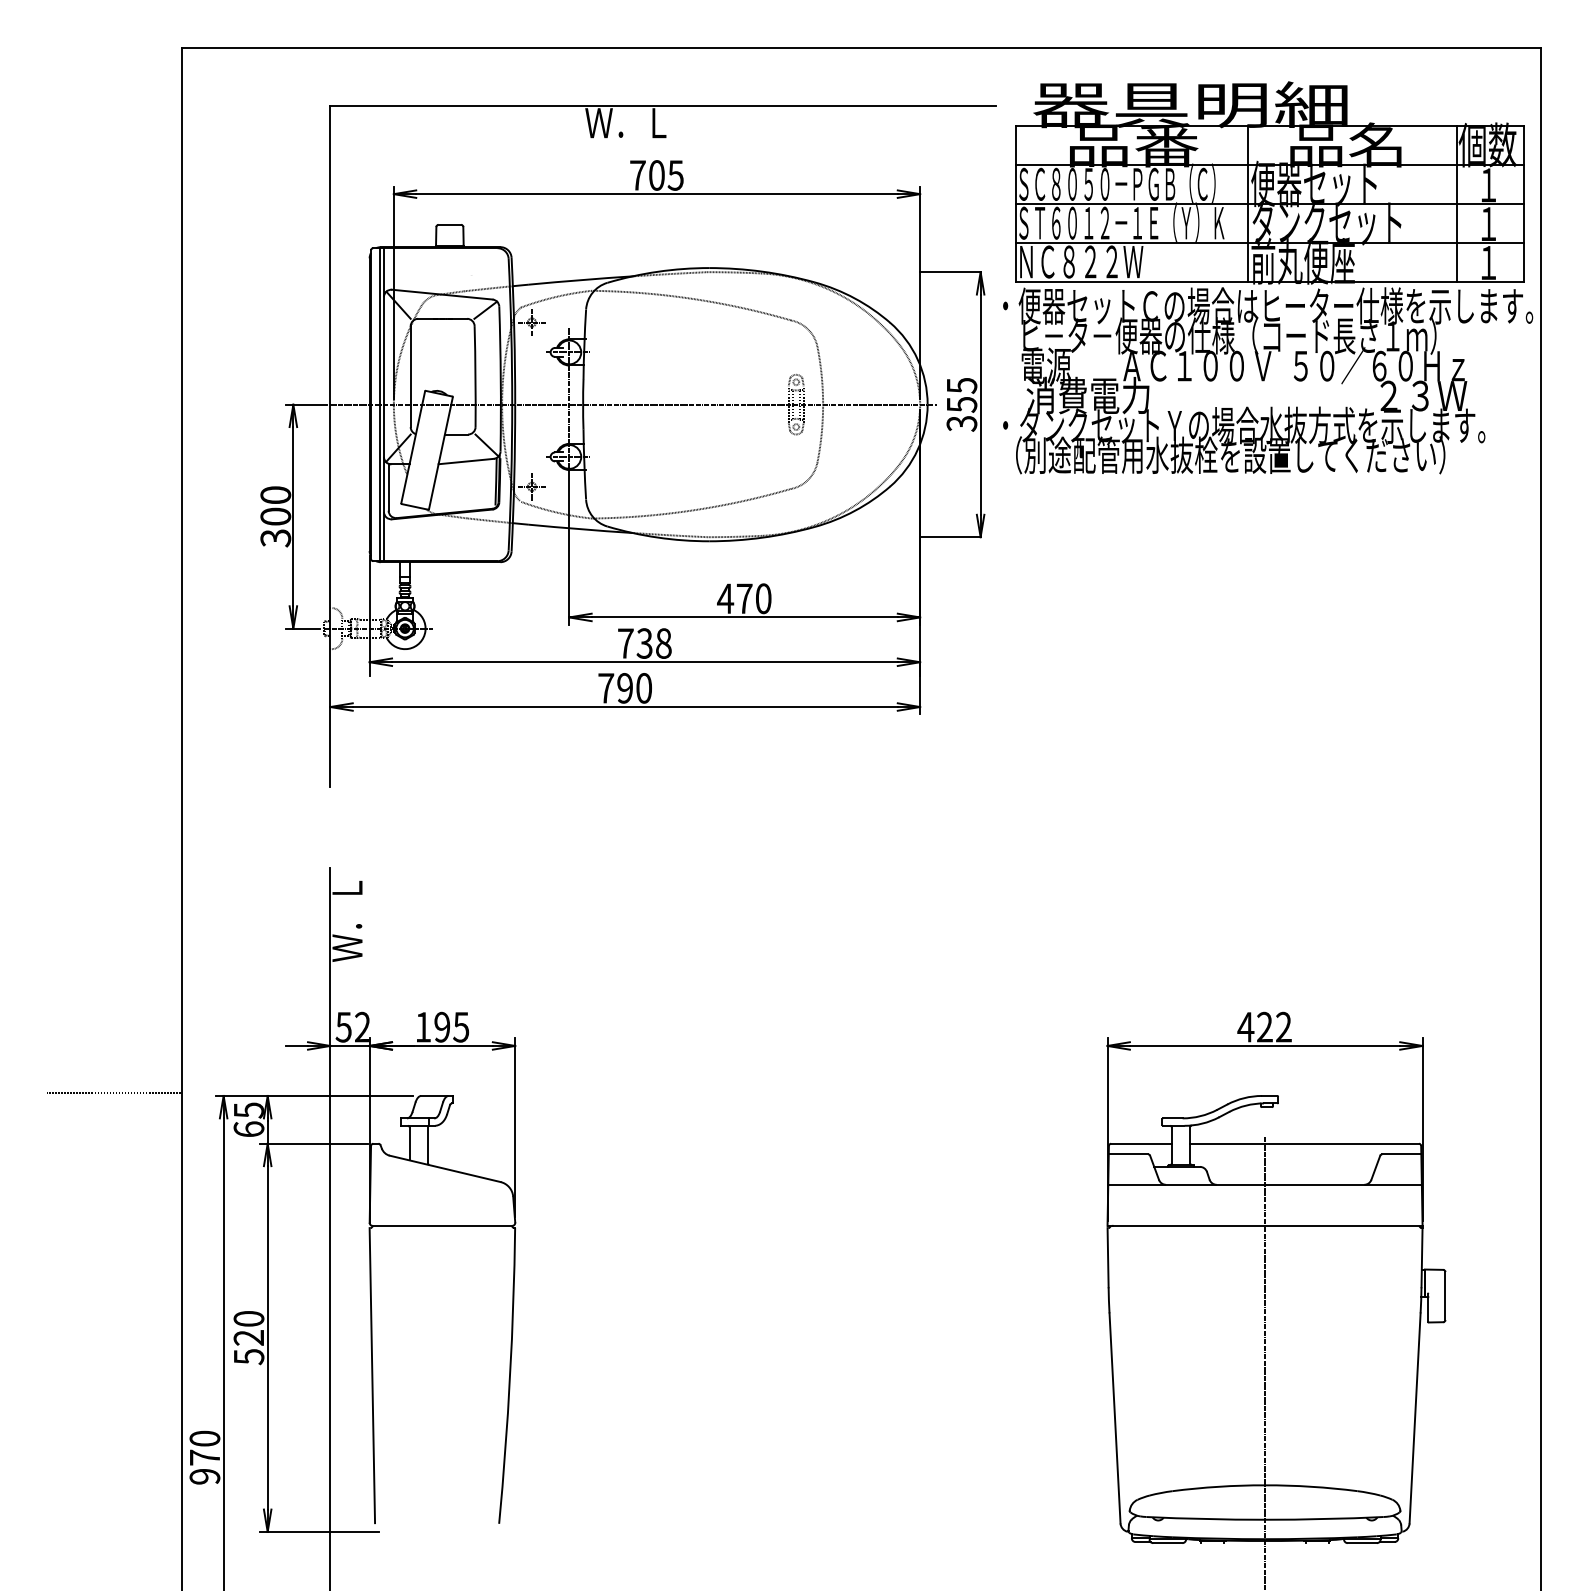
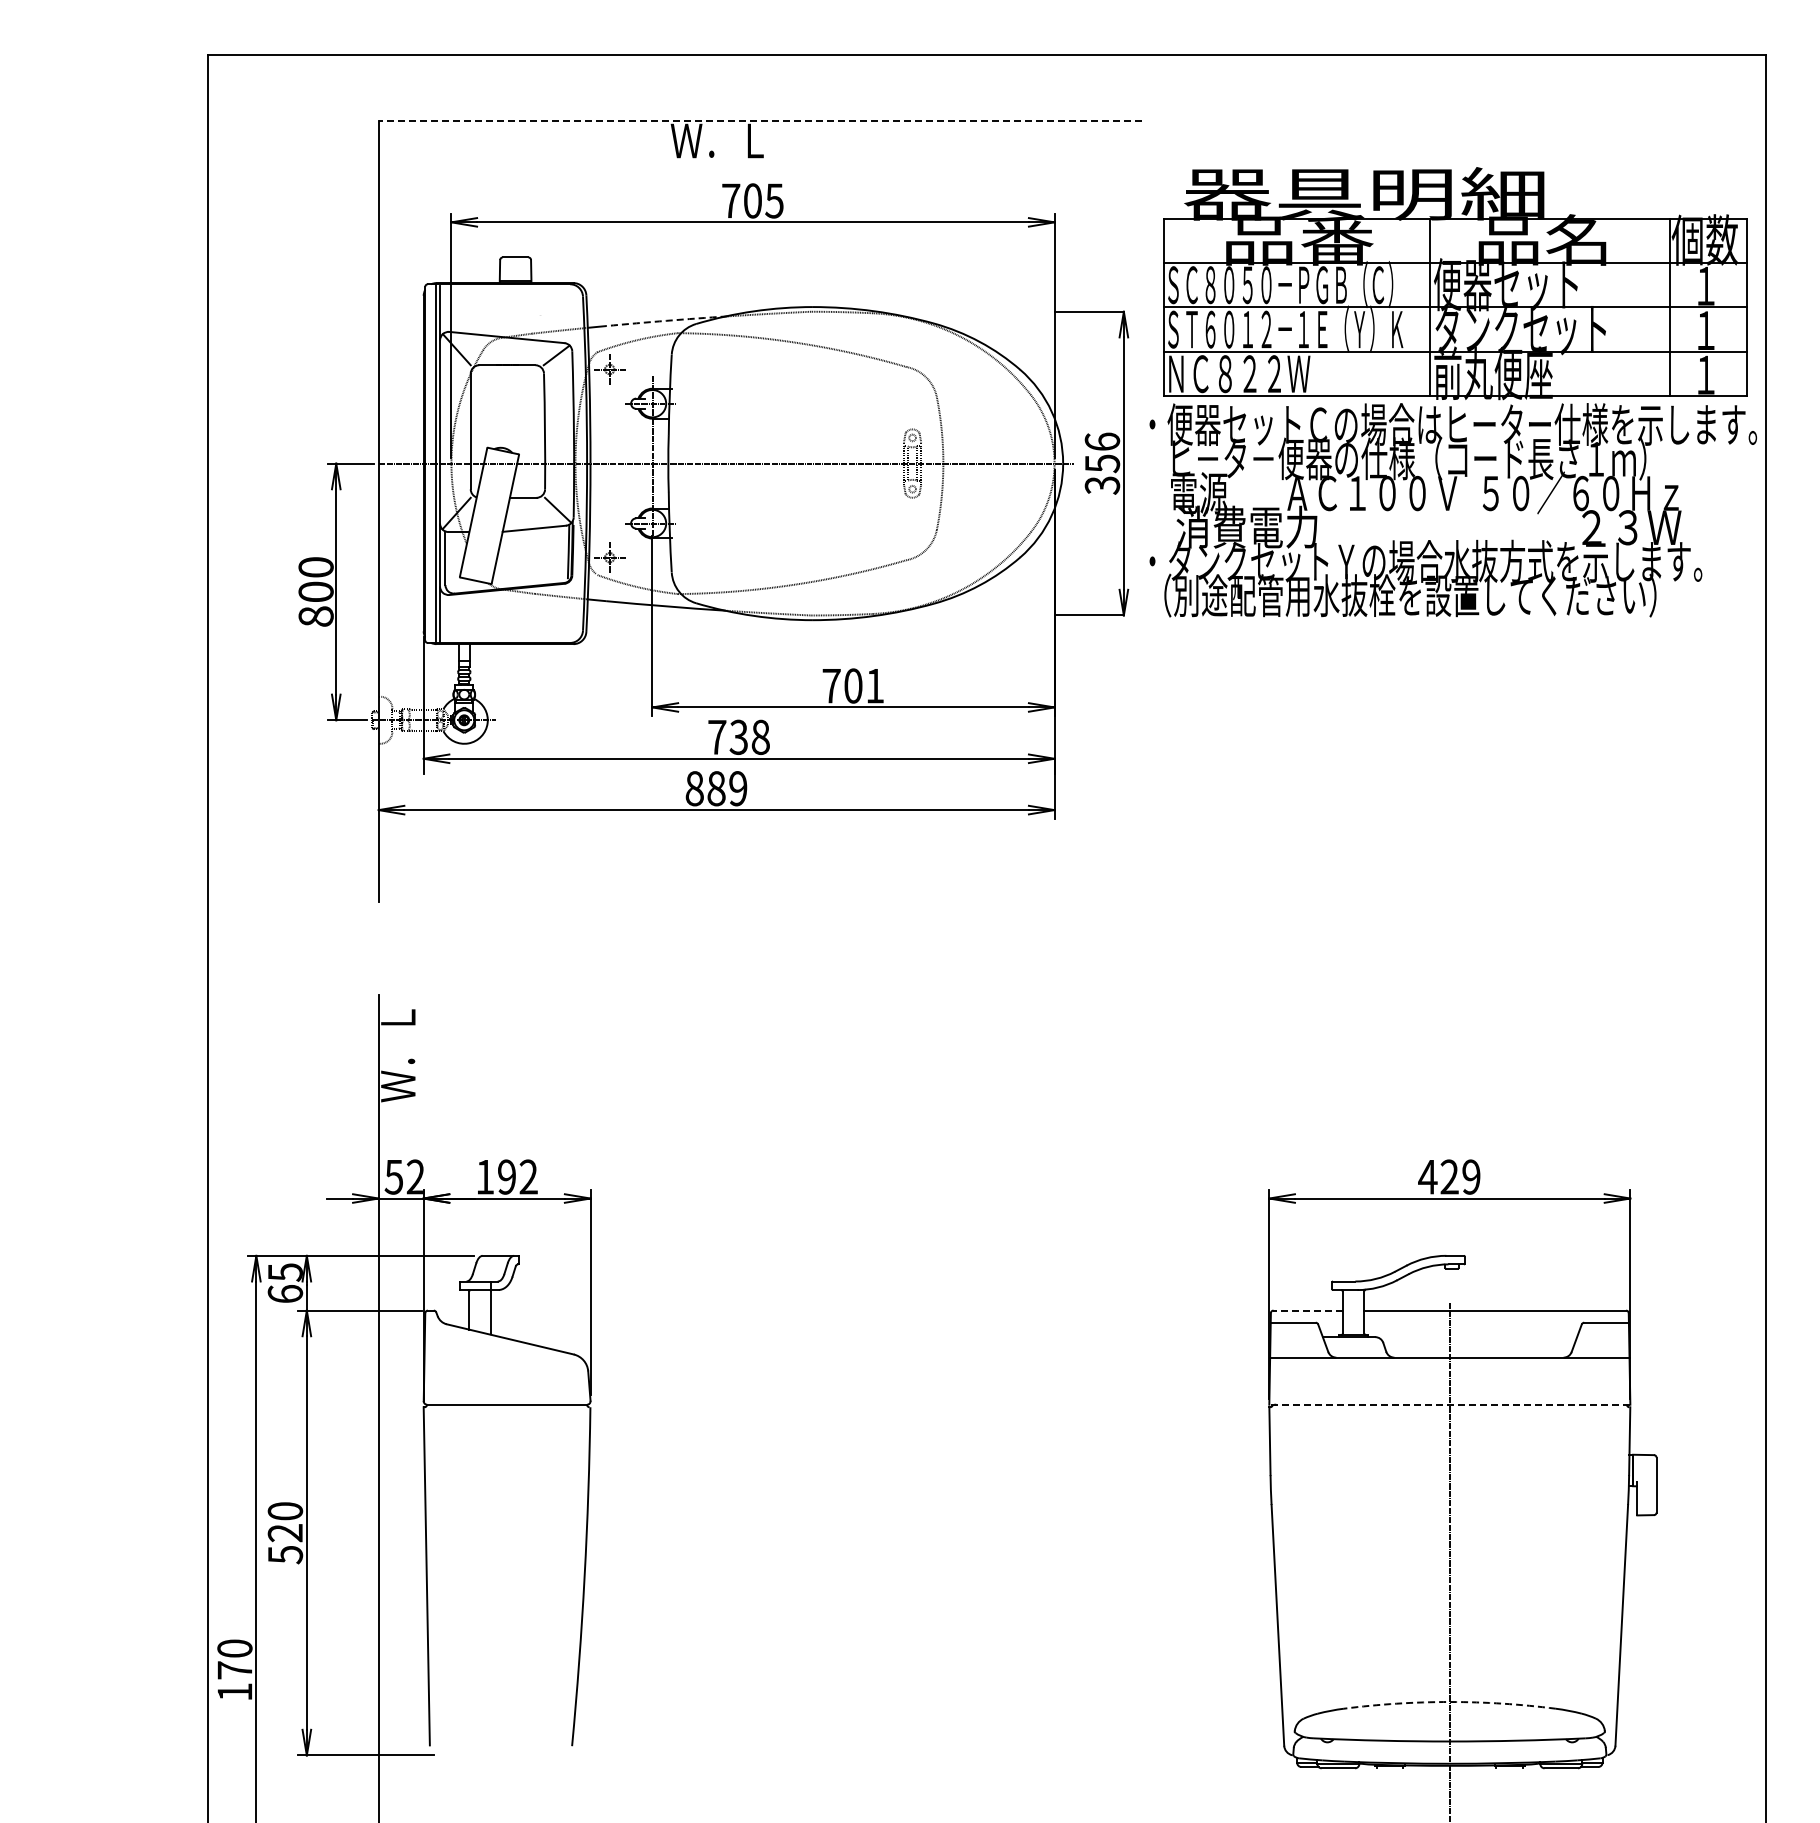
line: (663, 106) -> (760, 121), solid -> dashed
part: (1267, 278) -> (1452, 392), moved
arc: (581, 279) -> (666, 320), solid -> dashed
text: (961, 385) -> (1102, 441), 355 -> 356
text: (275, 538) -> (315, 616), 300 -> 800
text: (743, 598) -> (852, 685), 470 -> 701
text: (625, 688) -> (716, 788), 790 -> 889
text: (461, 1026) -> (528, 1176), 195 -> 192
text: (1283, 1027) -> (1471, 1177), 422 -> 429
line: (114, 1093) -> (131, 1252), removed
line: (1141, 1143) -> (1308, 1310), solid -> dashed
line: (1264, 1225) -> (1449, 1404), solid -> dashed
text: (204, 1477) -> (234, 1692), 970 -> 170
arc: (1264, 1485) -> (1449, 1702), solid -> dashed

